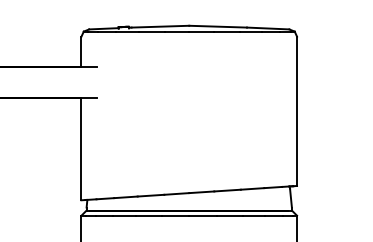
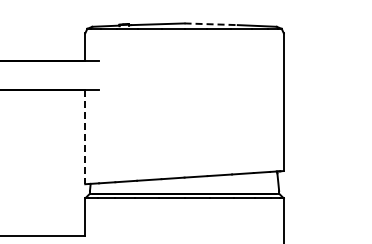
line: (218, 26) -> (211, 24), solid -> dashed
line: (81, 149) -> (85, 137), solid -> dashed

